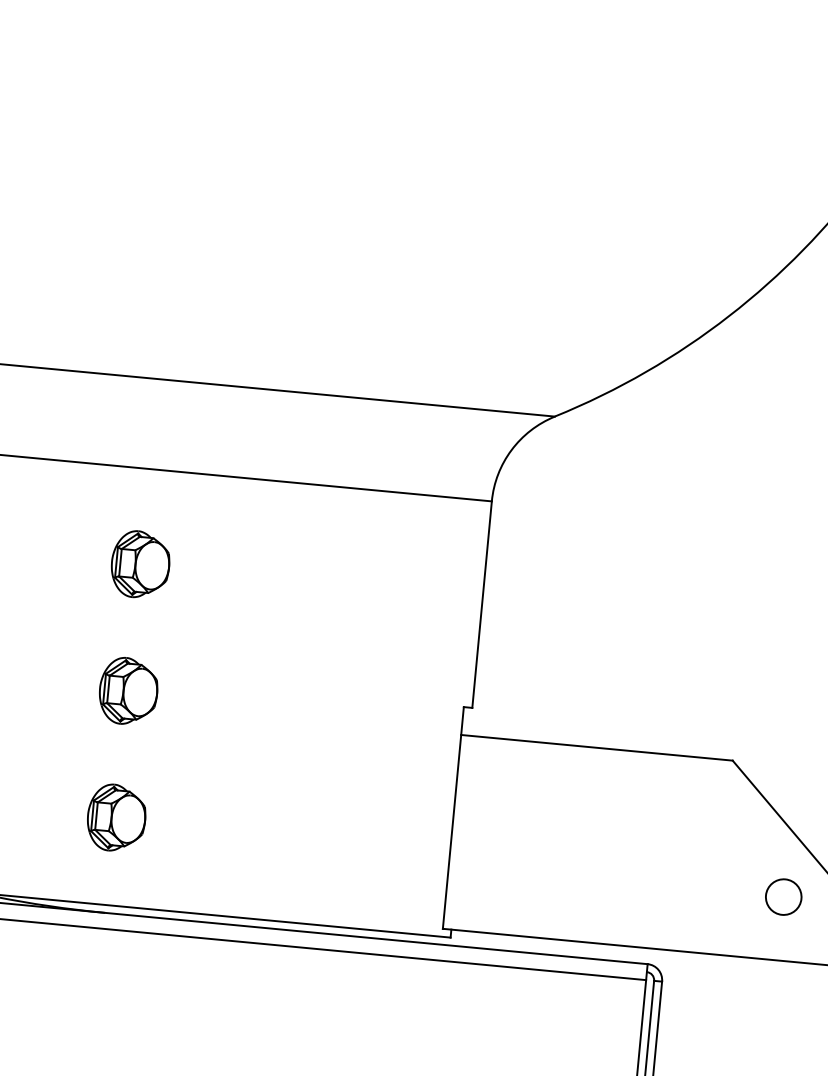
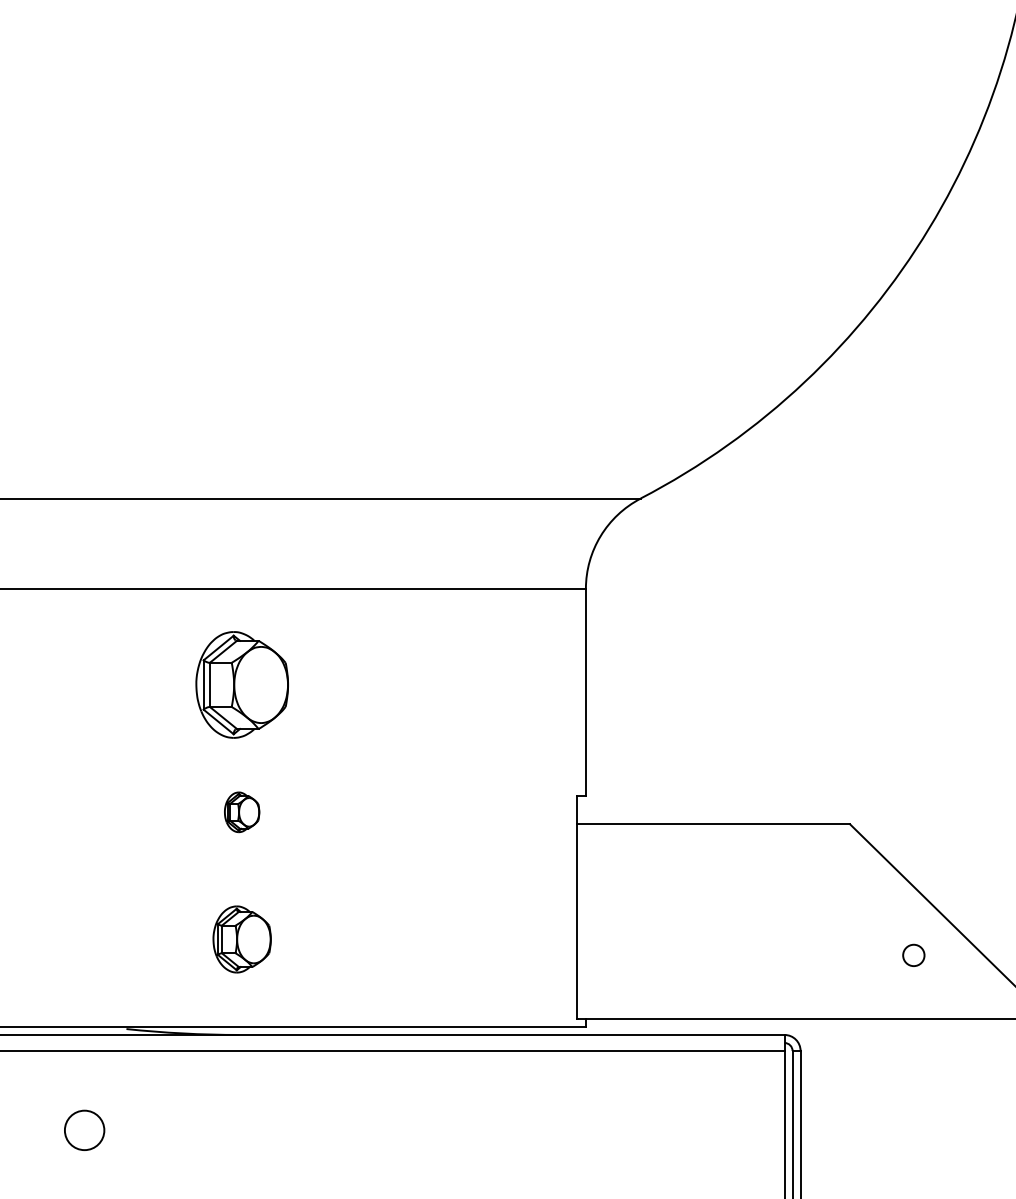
part: (139, 564) -> (241, 684), size x1.6
part: (127, 691) -> (241, 812), size x0.6
circle: (783, 897) -> (913, 955), size x0.6

